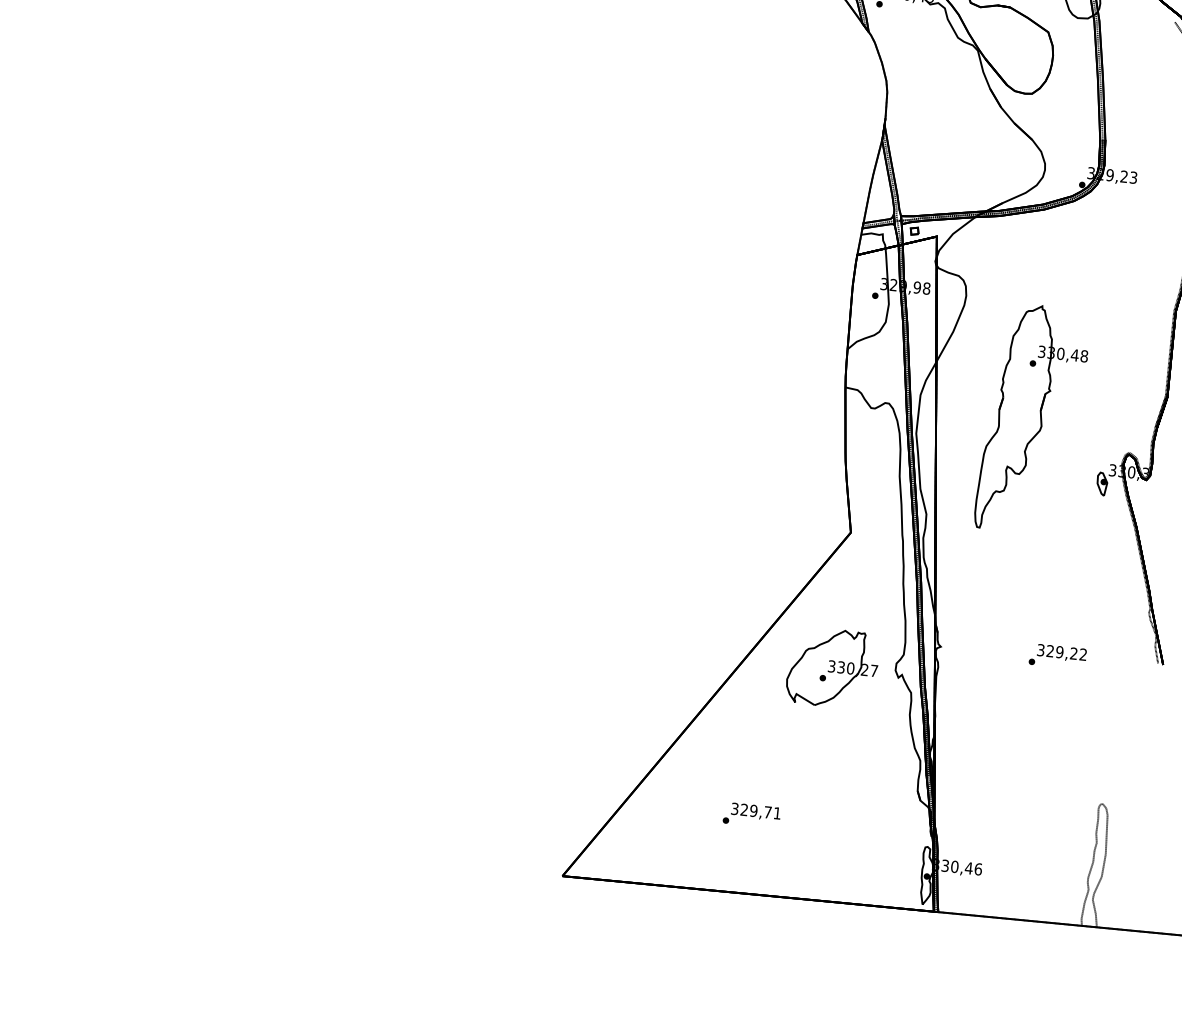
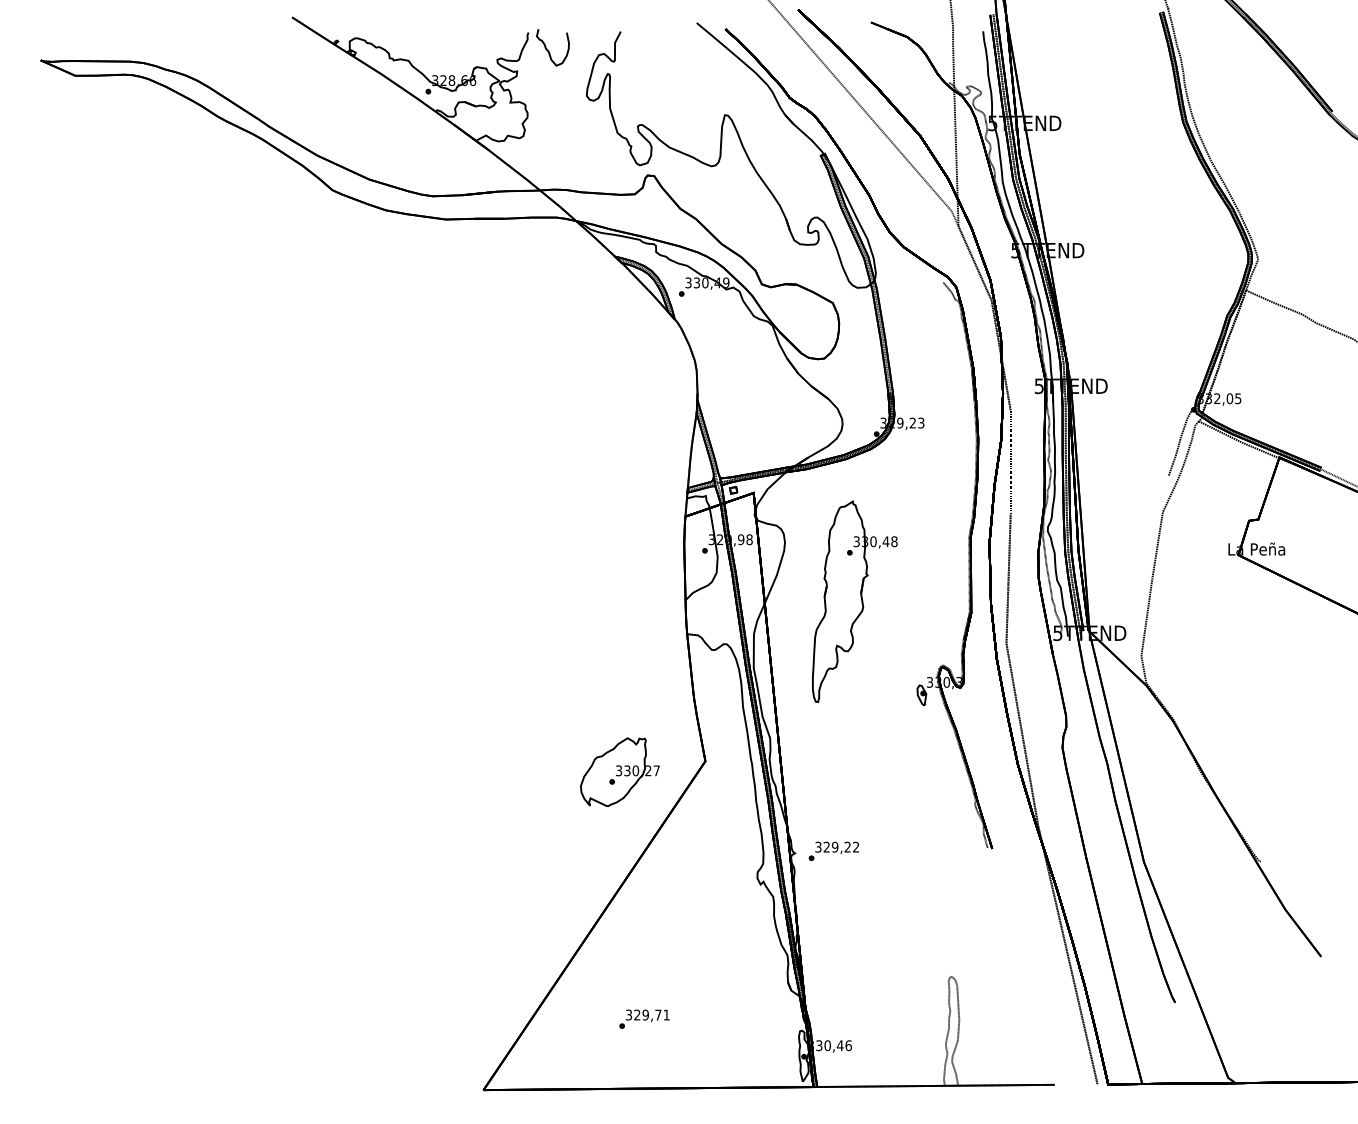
part: (1032, 418) -> (854, 601), moved
text: (1057, 656) -> (833, 851), moved
part: (832, 667) -> (619, 771), moved

